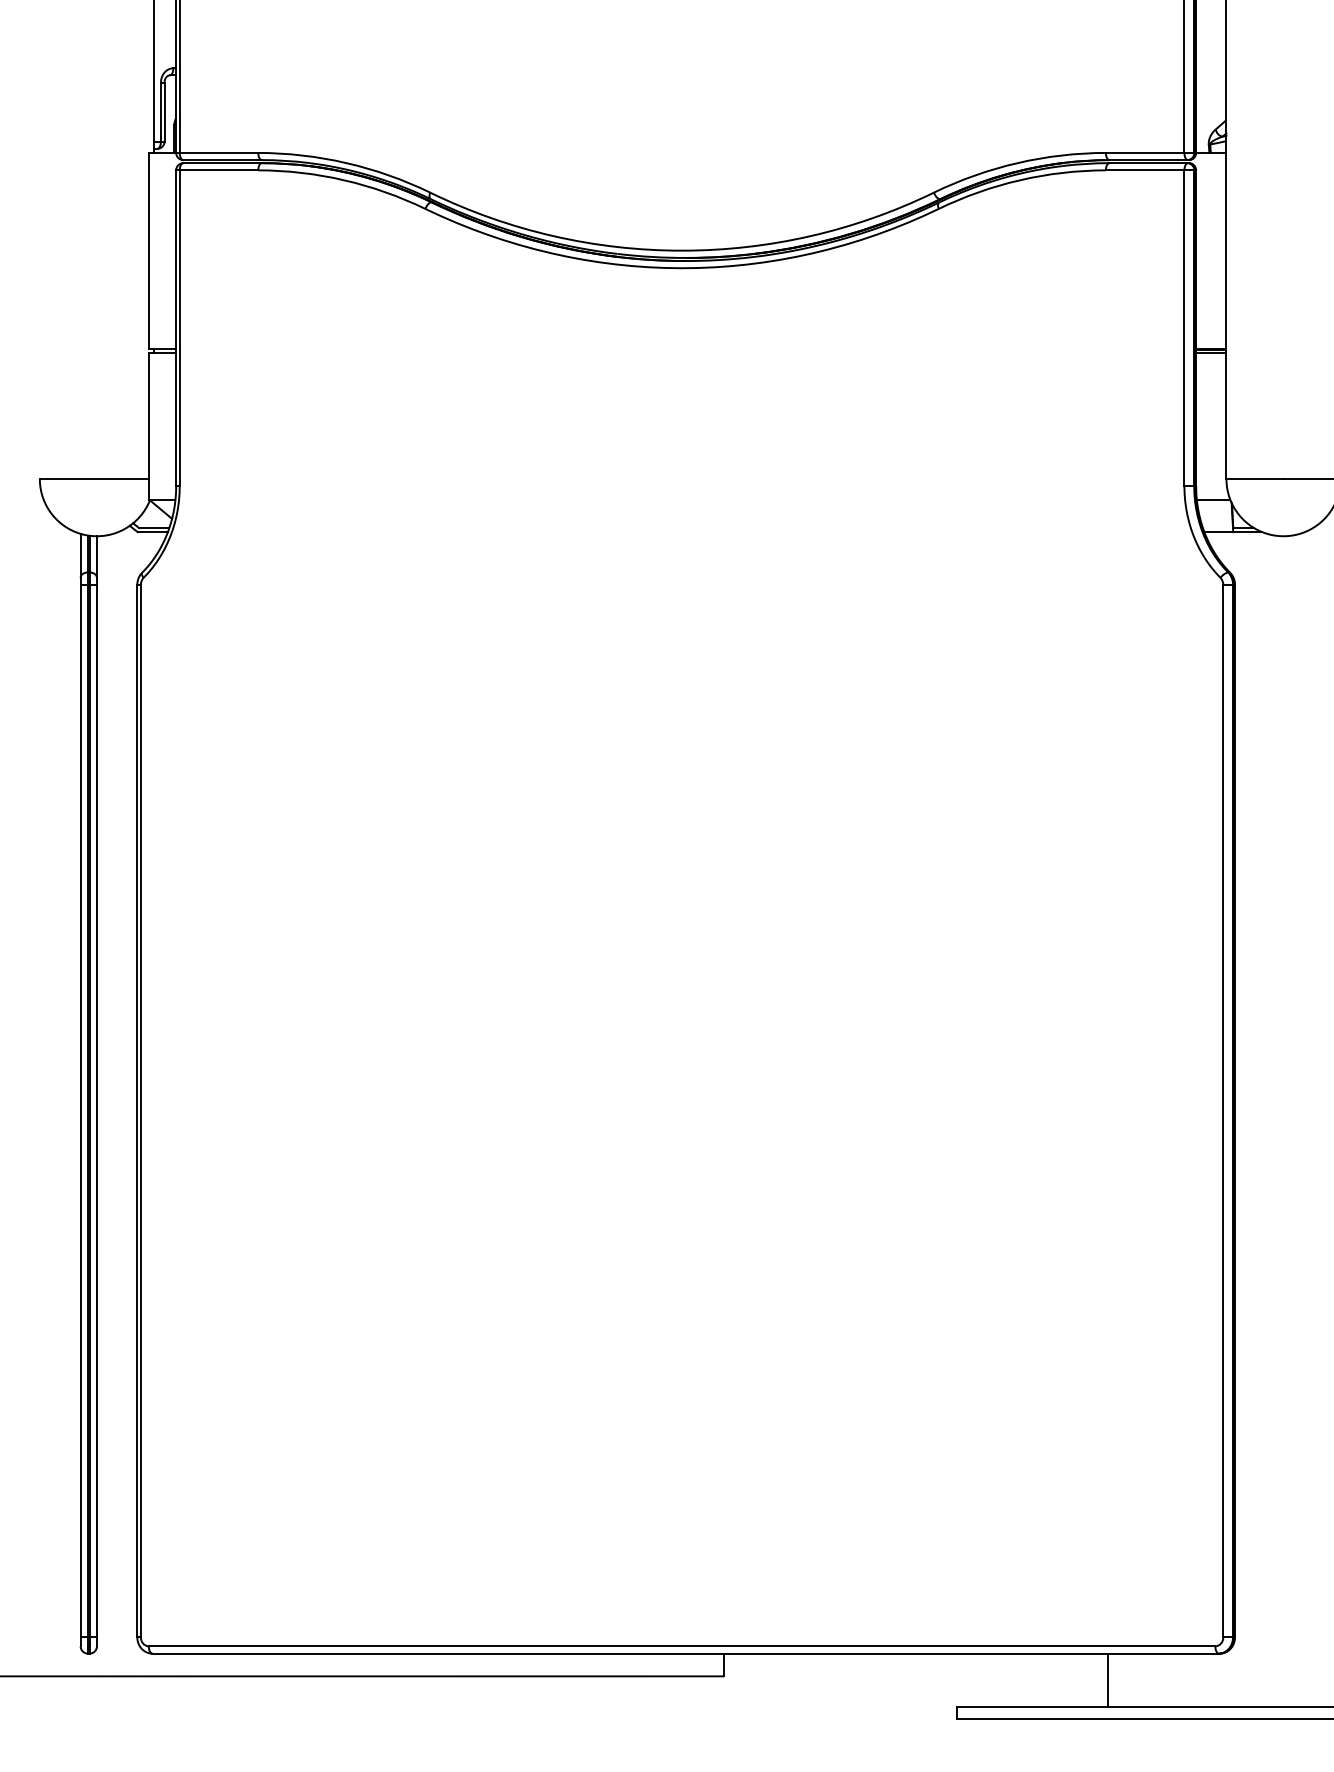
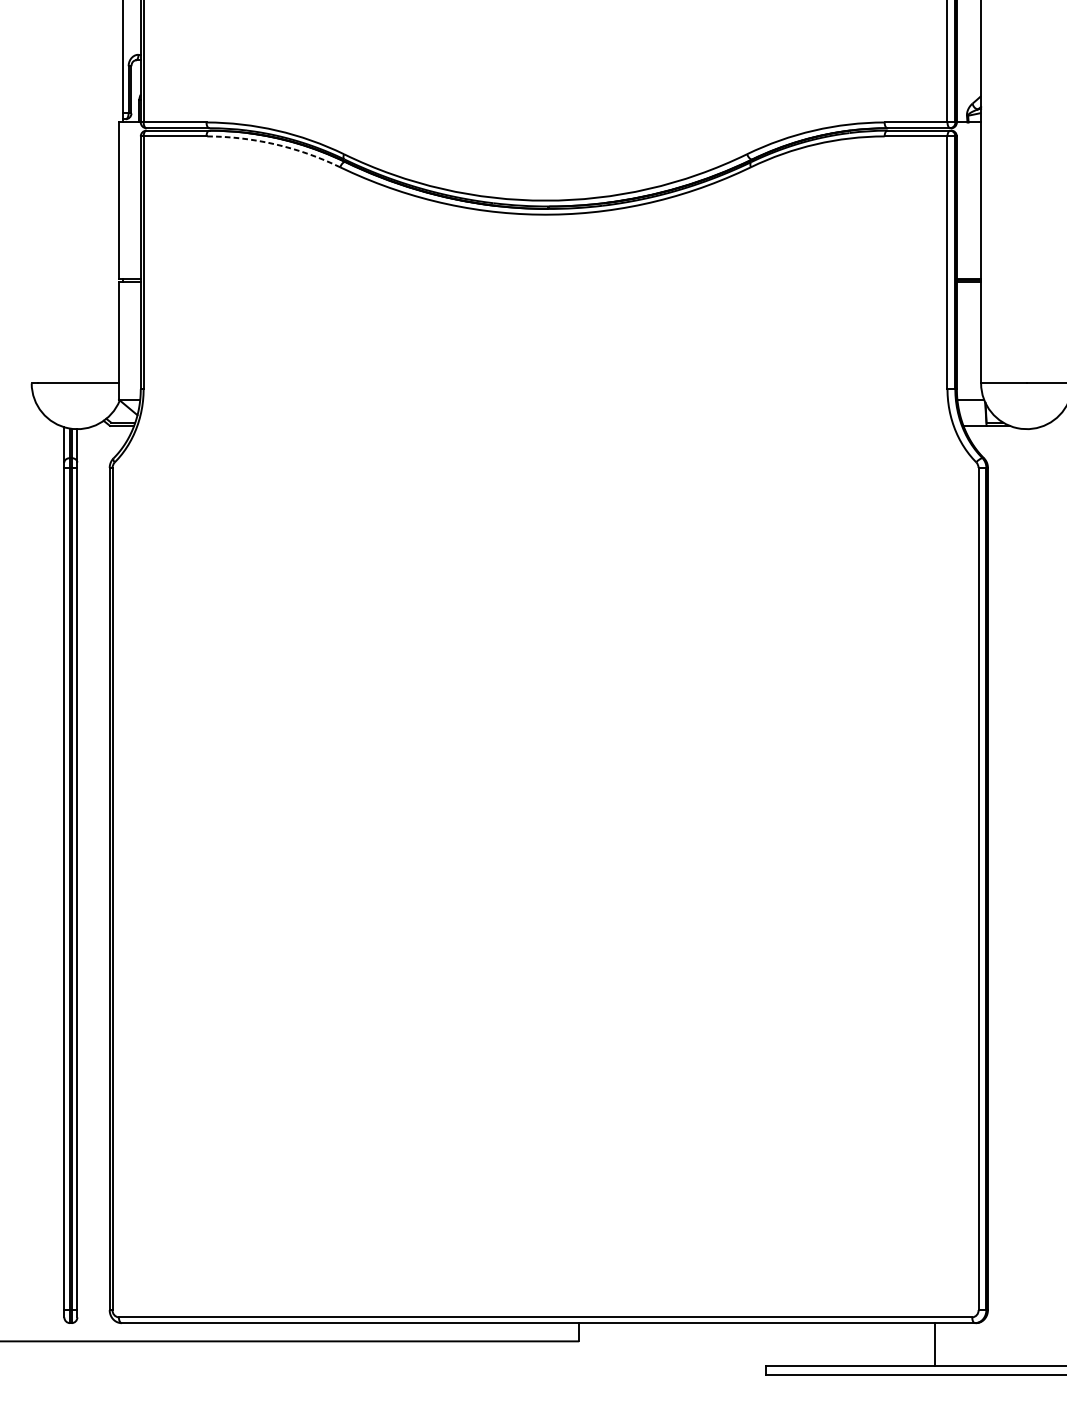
arc: (344, 180) -> (275, 144), solid -> dashed
line: (1108, 1679) -> (935, 1343), moved

